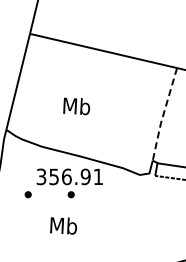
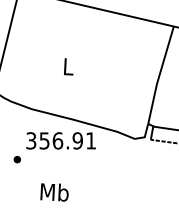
text: (76, 106) -> (68, 66), Mb -> L
line: (163, 115) -> (159, 76), dashed -> solid
part: (70, 194) -> (61, 159), removed

